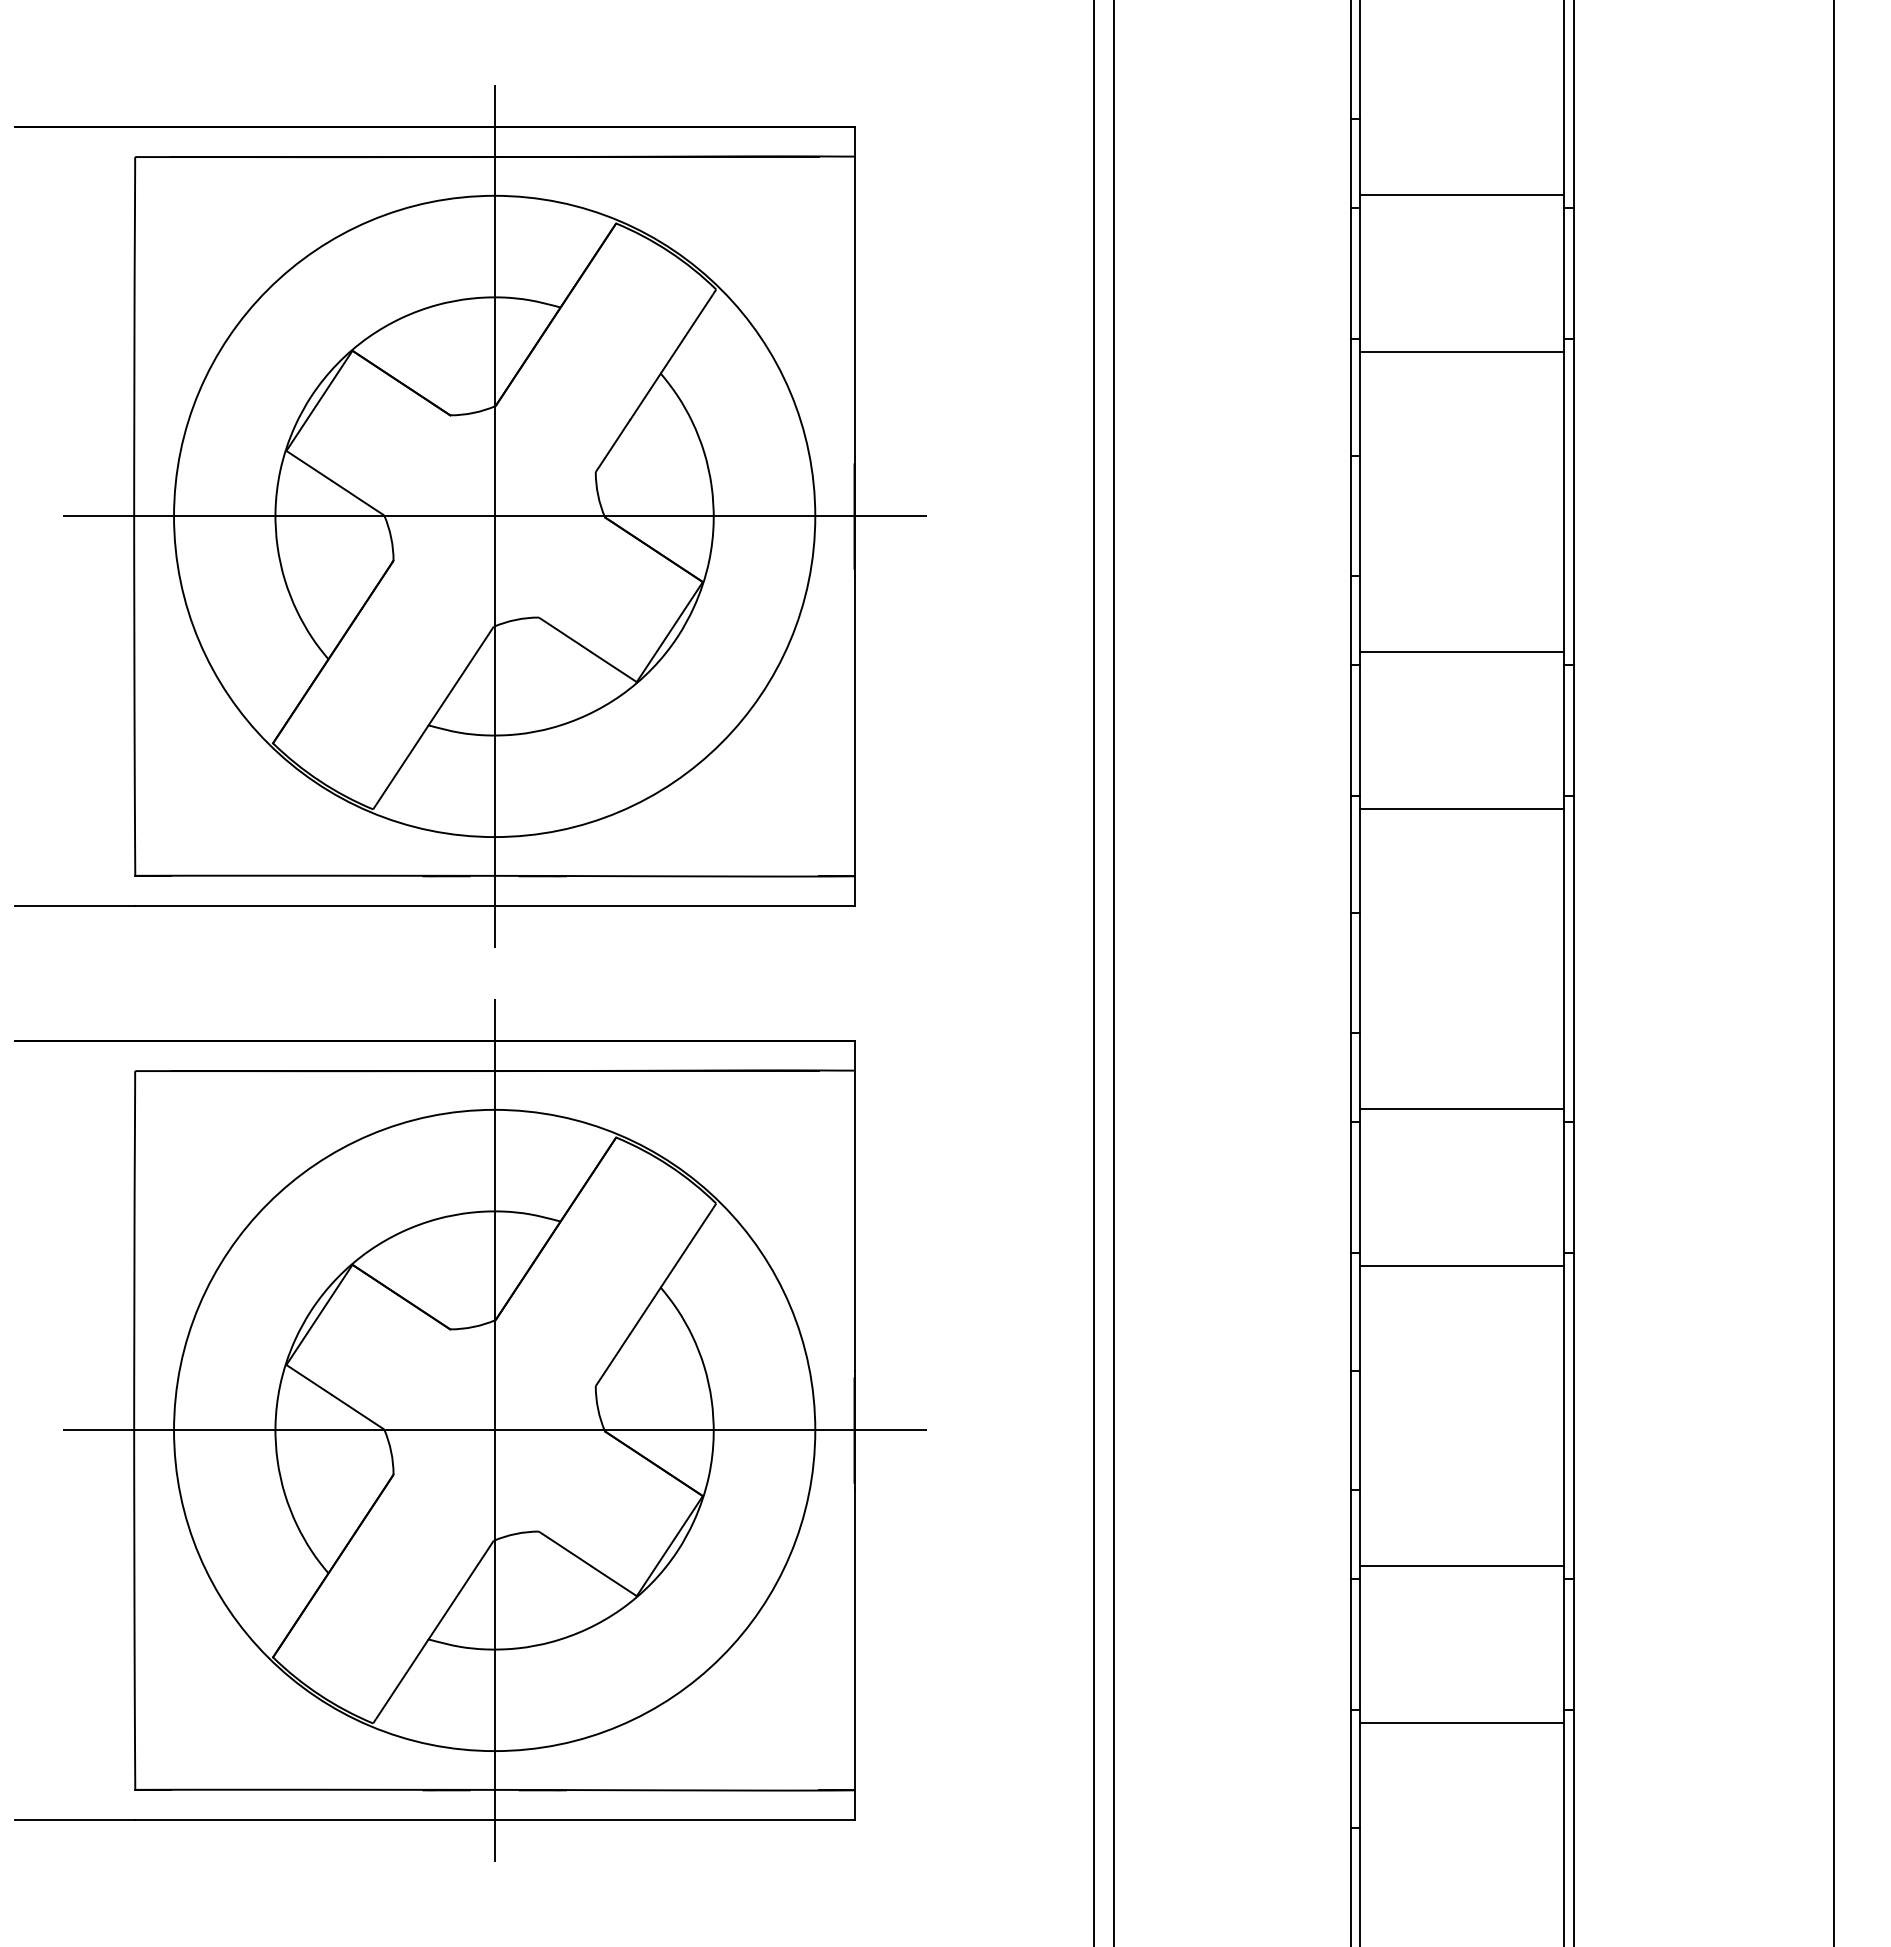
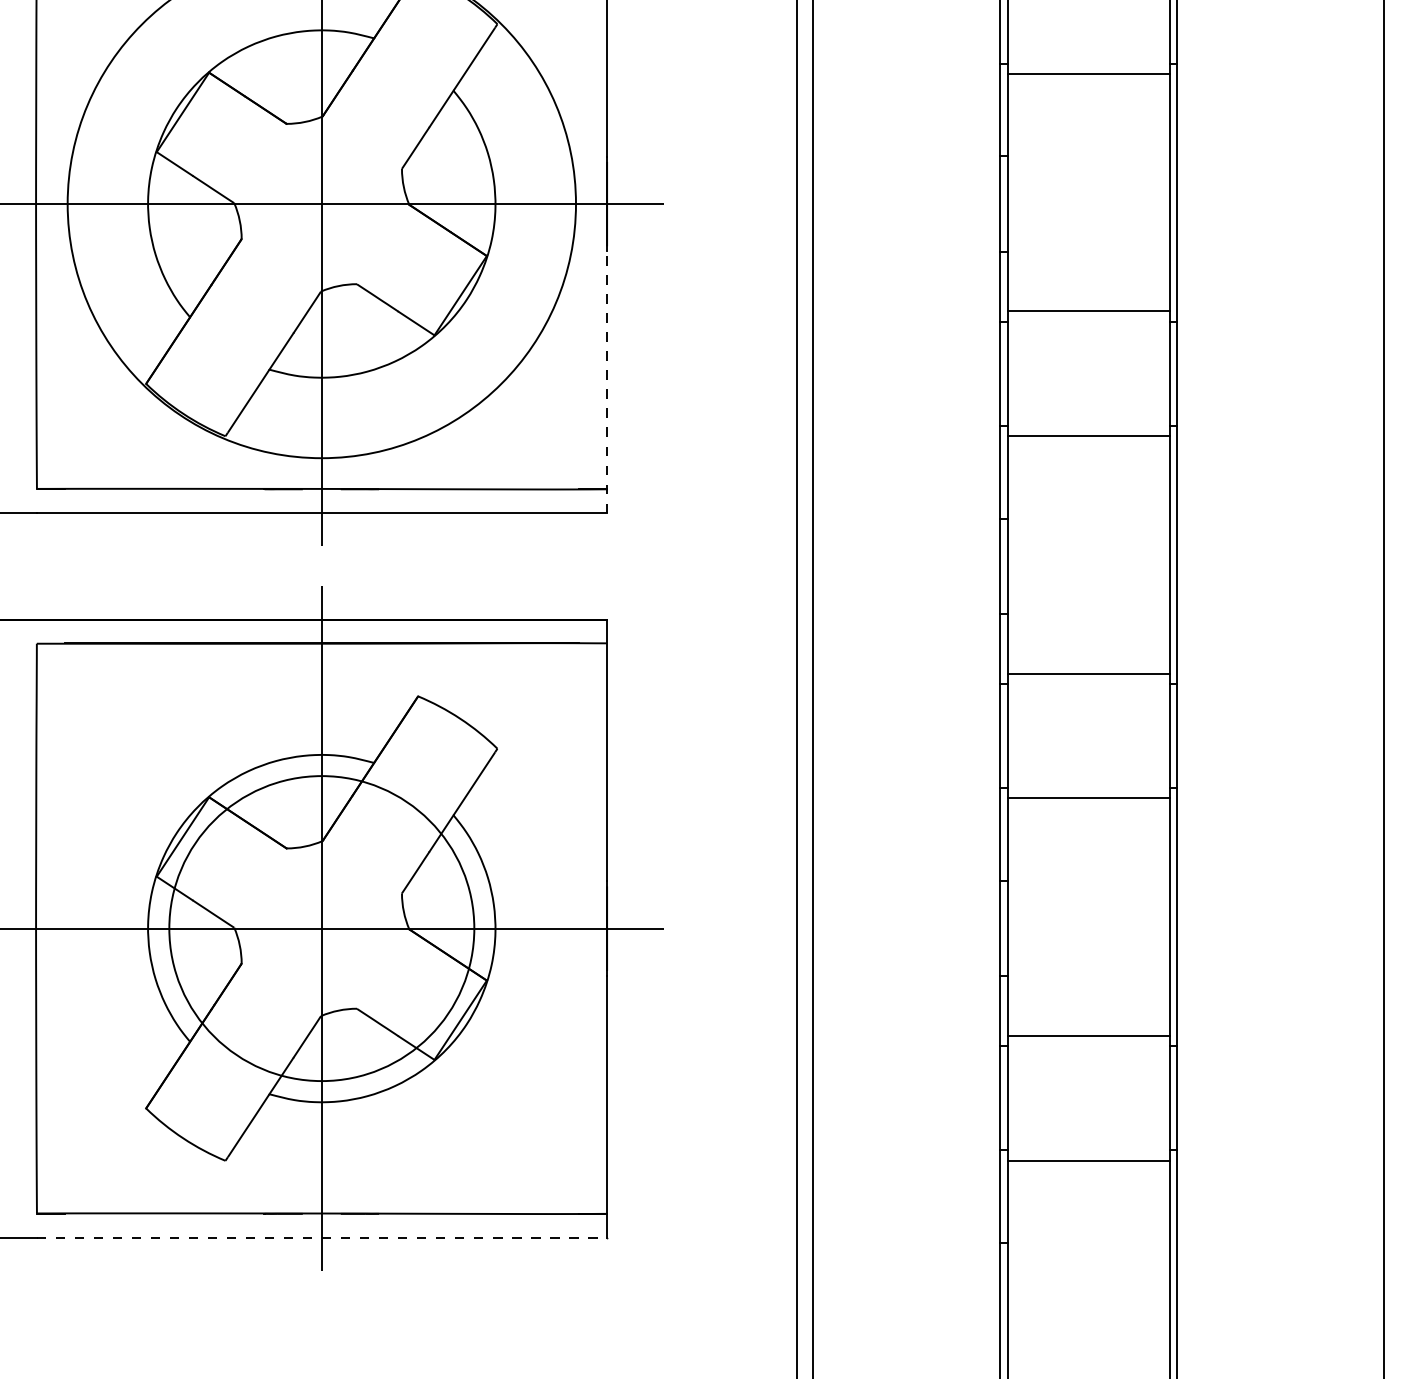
line: (854, 740) -> (607, 381), solid -> dashed
circle: (494, 1430) -> (321, 928), size x0.6
line: (494, 1820) -> (321, 1237), solid -> dashed

